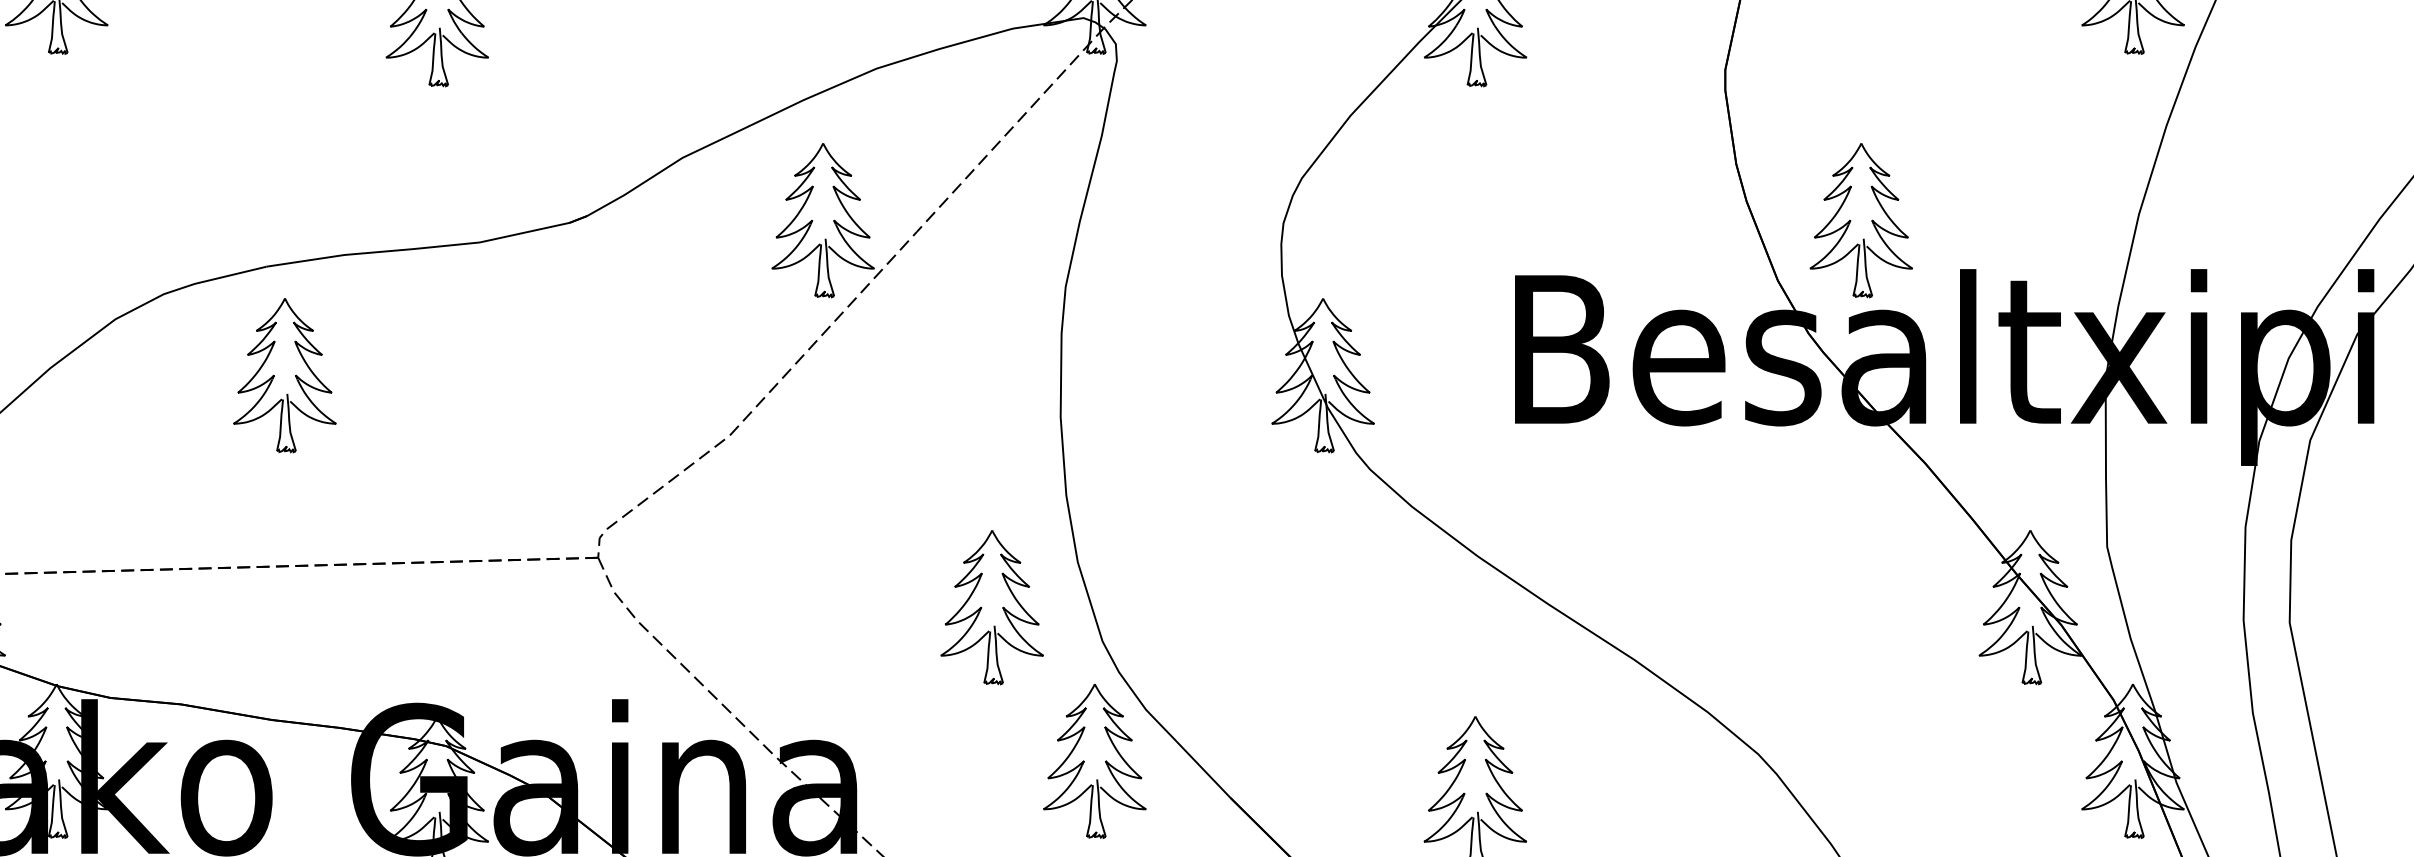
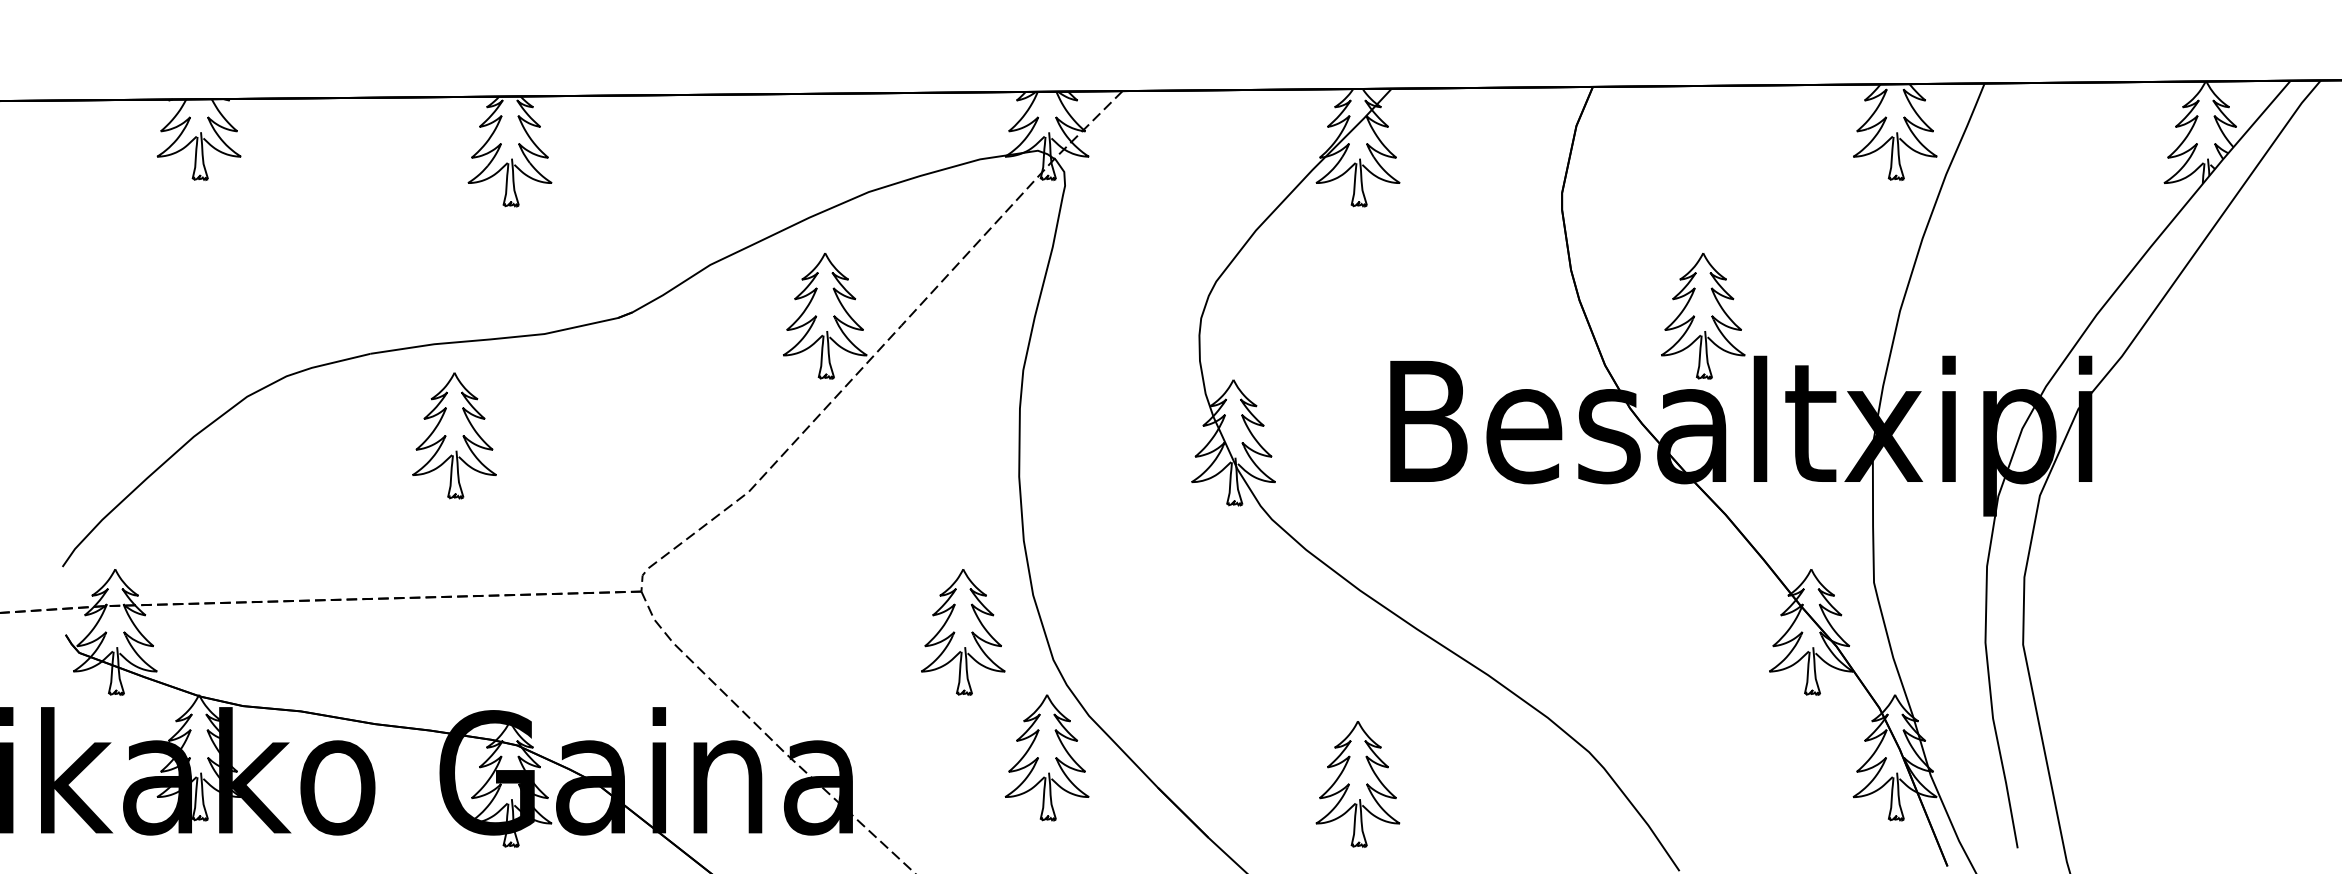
part: (1861, 221) -> (1703, 316), moved
part: (284, 375) -> (454, 435), moved

